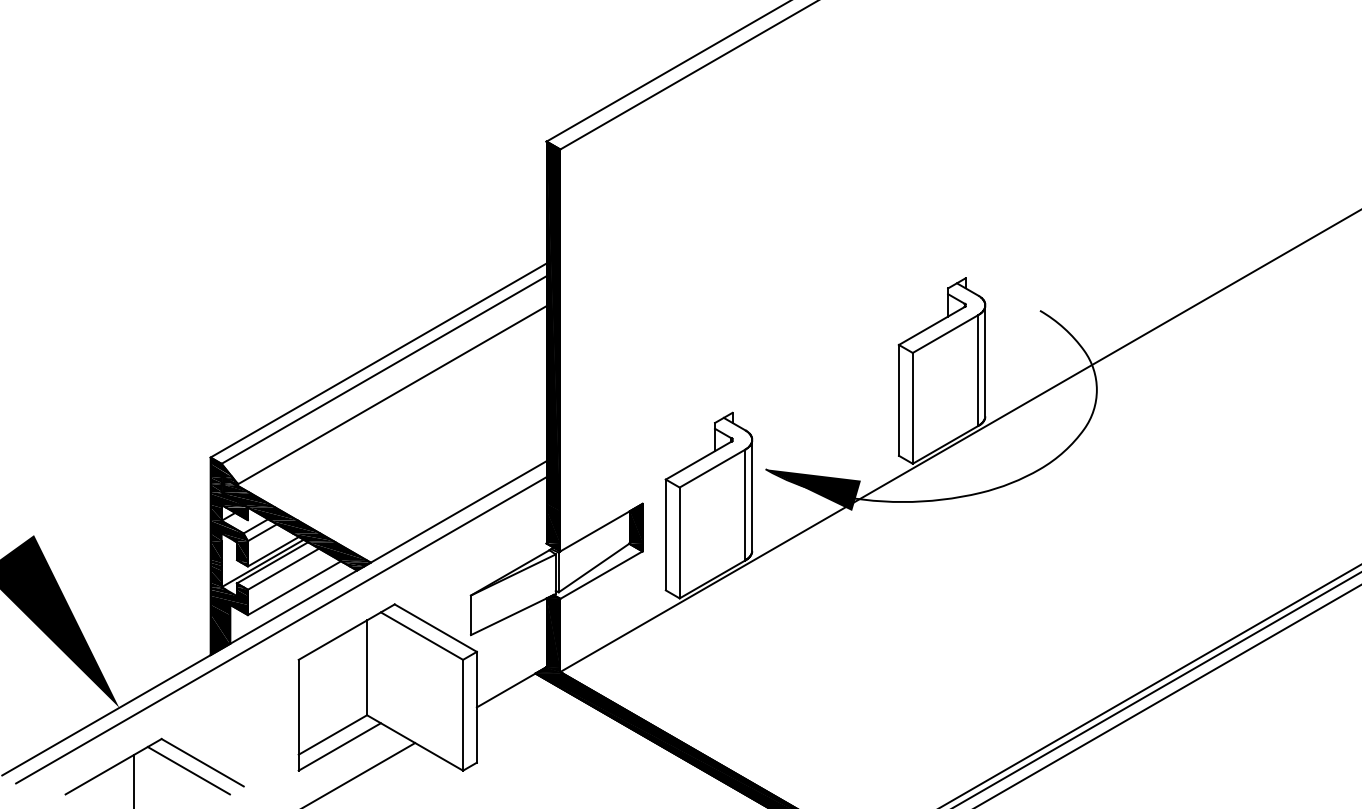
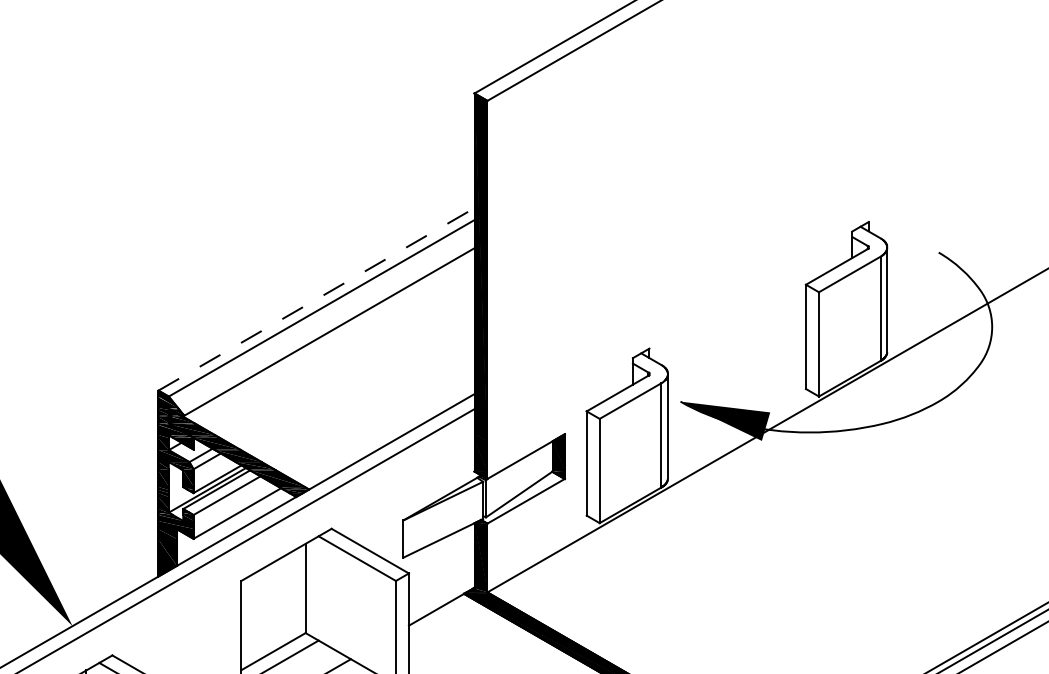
line: (378, 360) -> (316, 299), solid -> dashed

